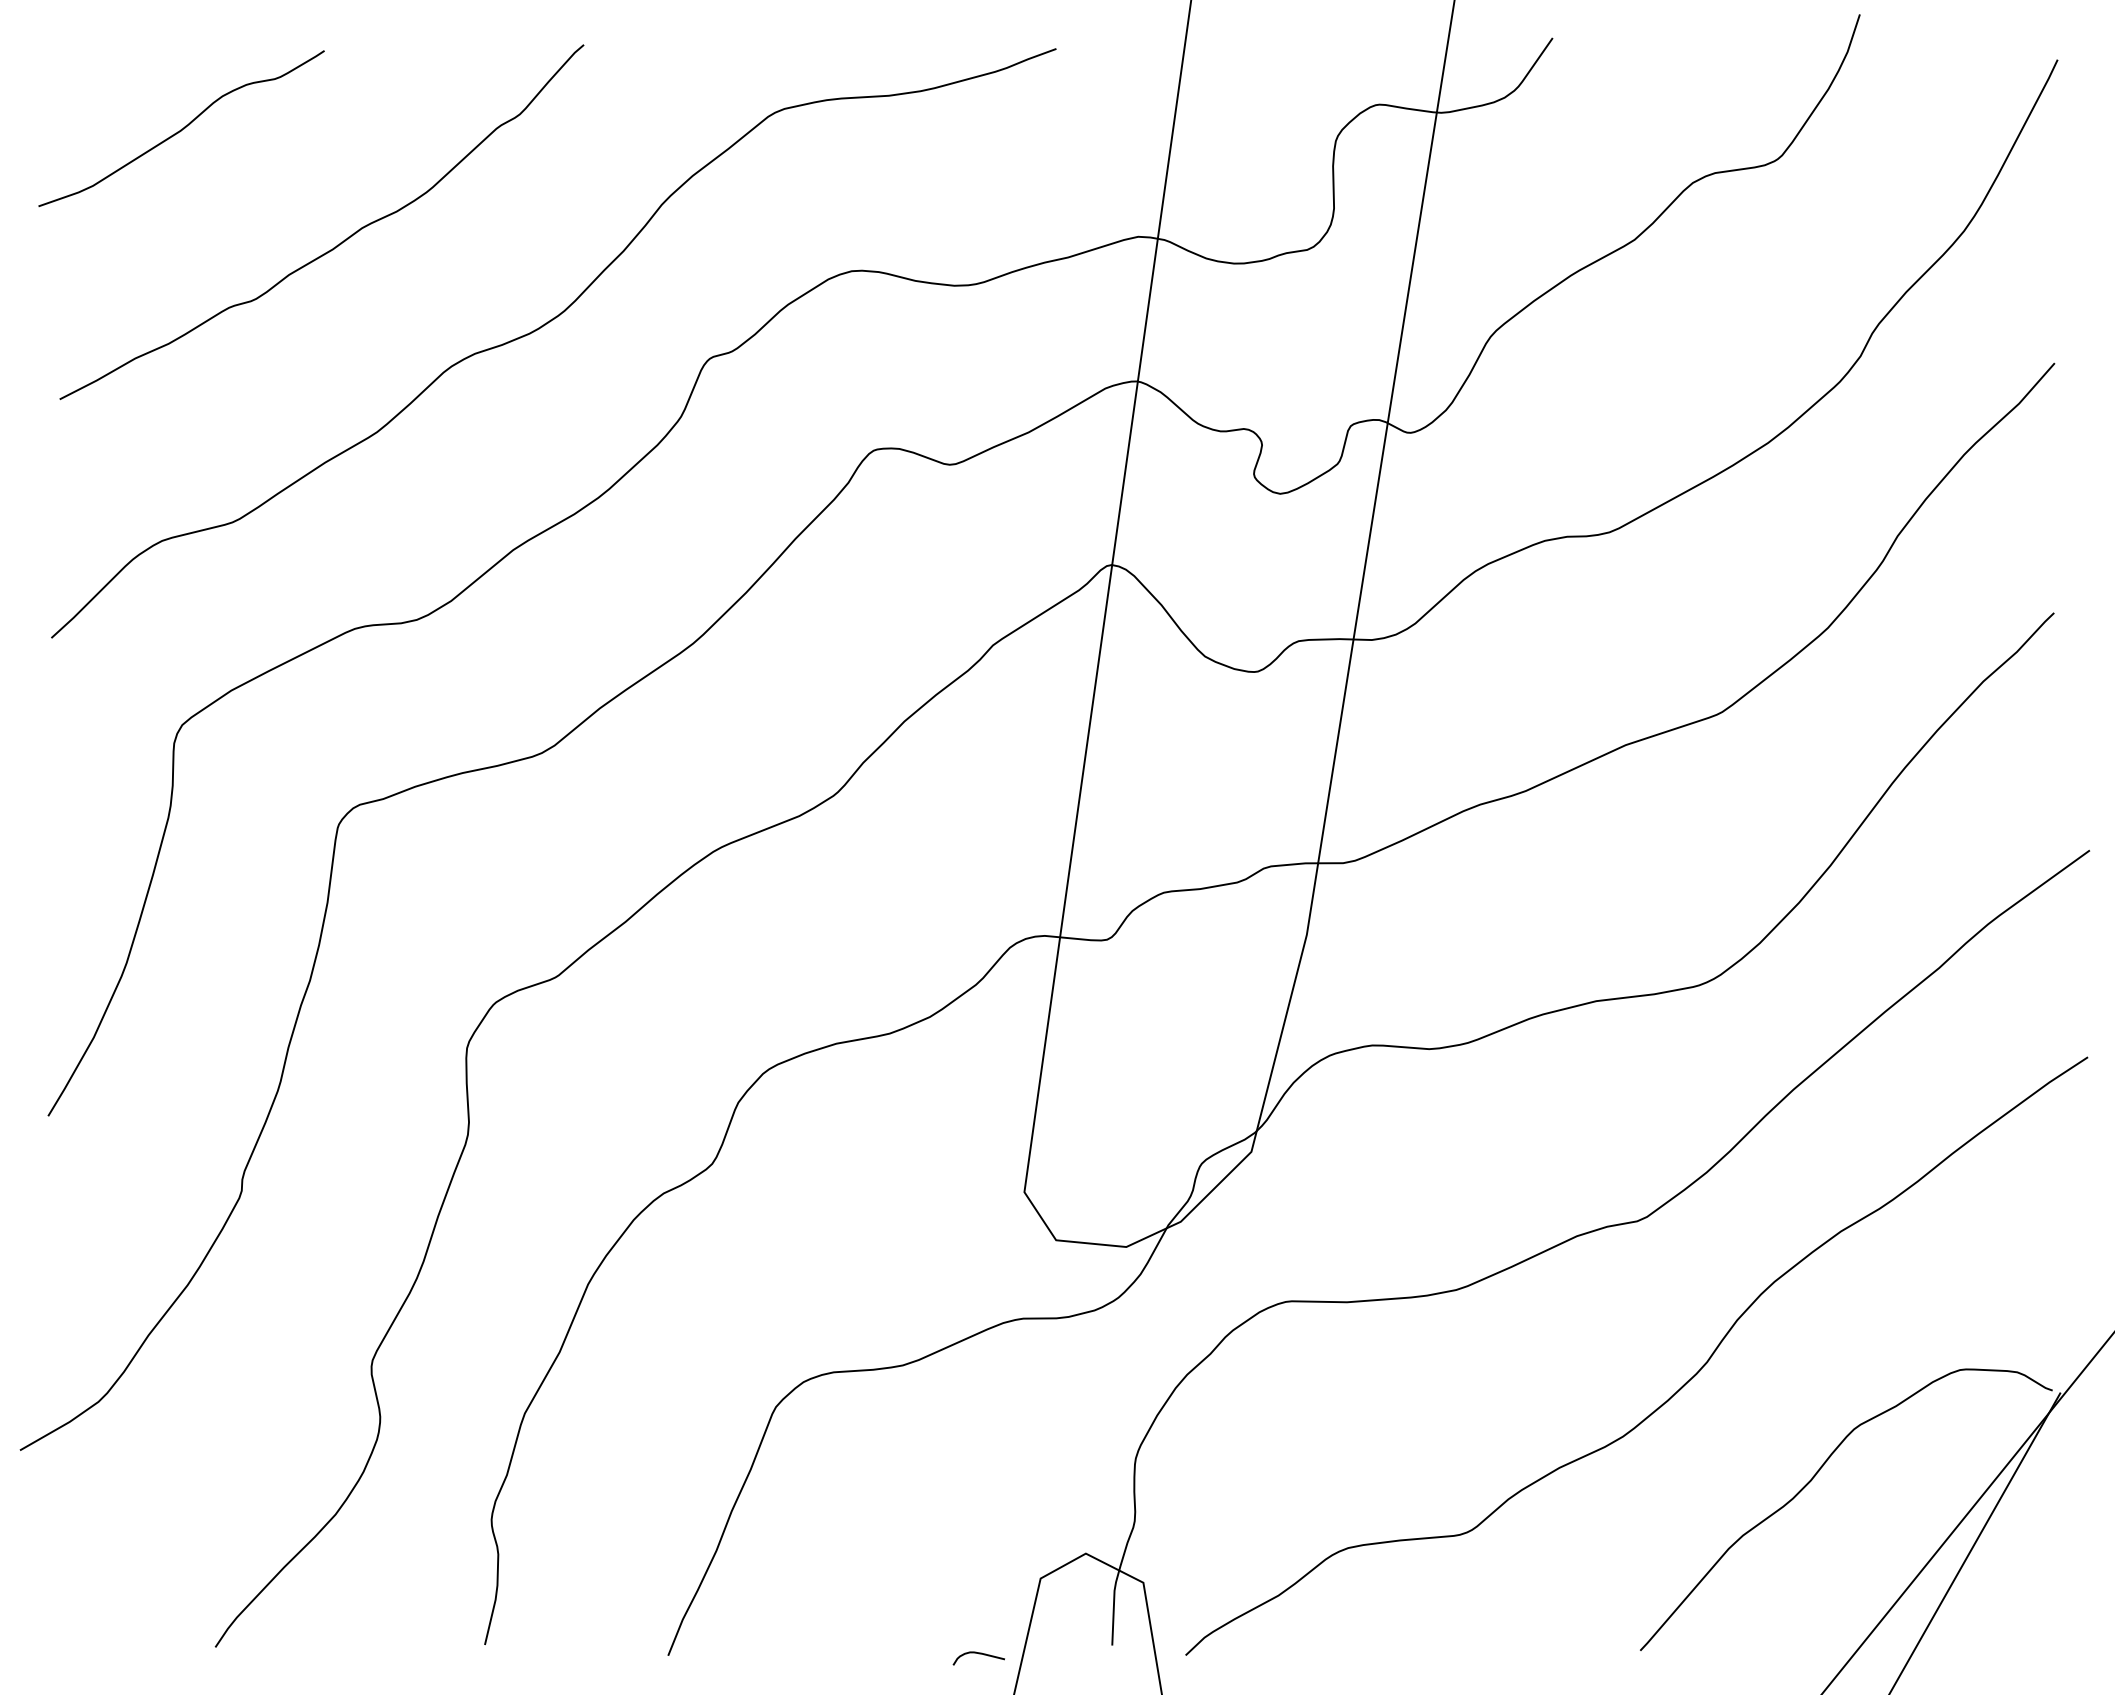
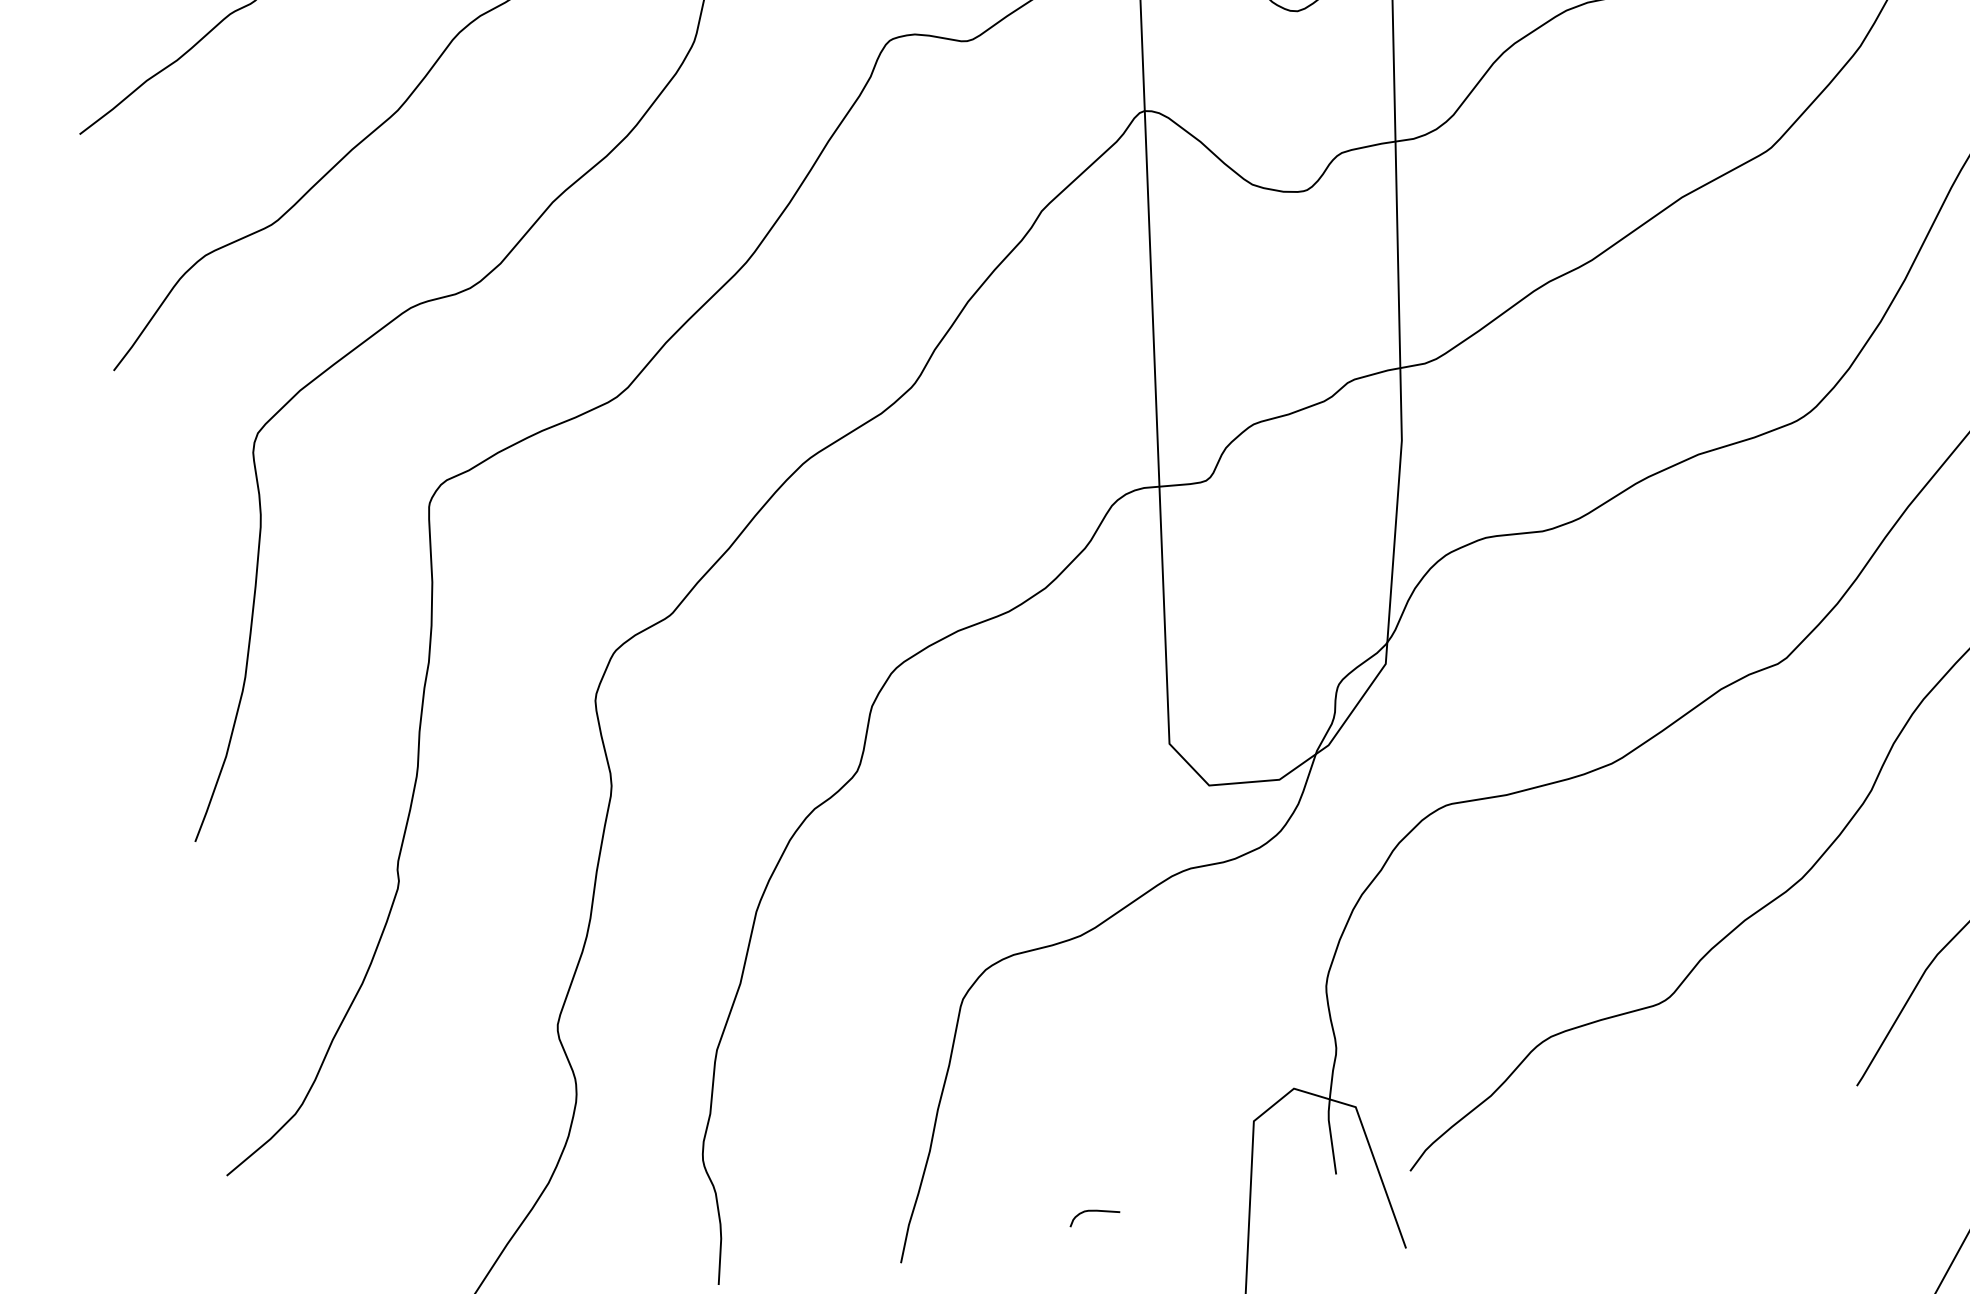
curve: (978, 1654) -> (1093, 1212), moved

